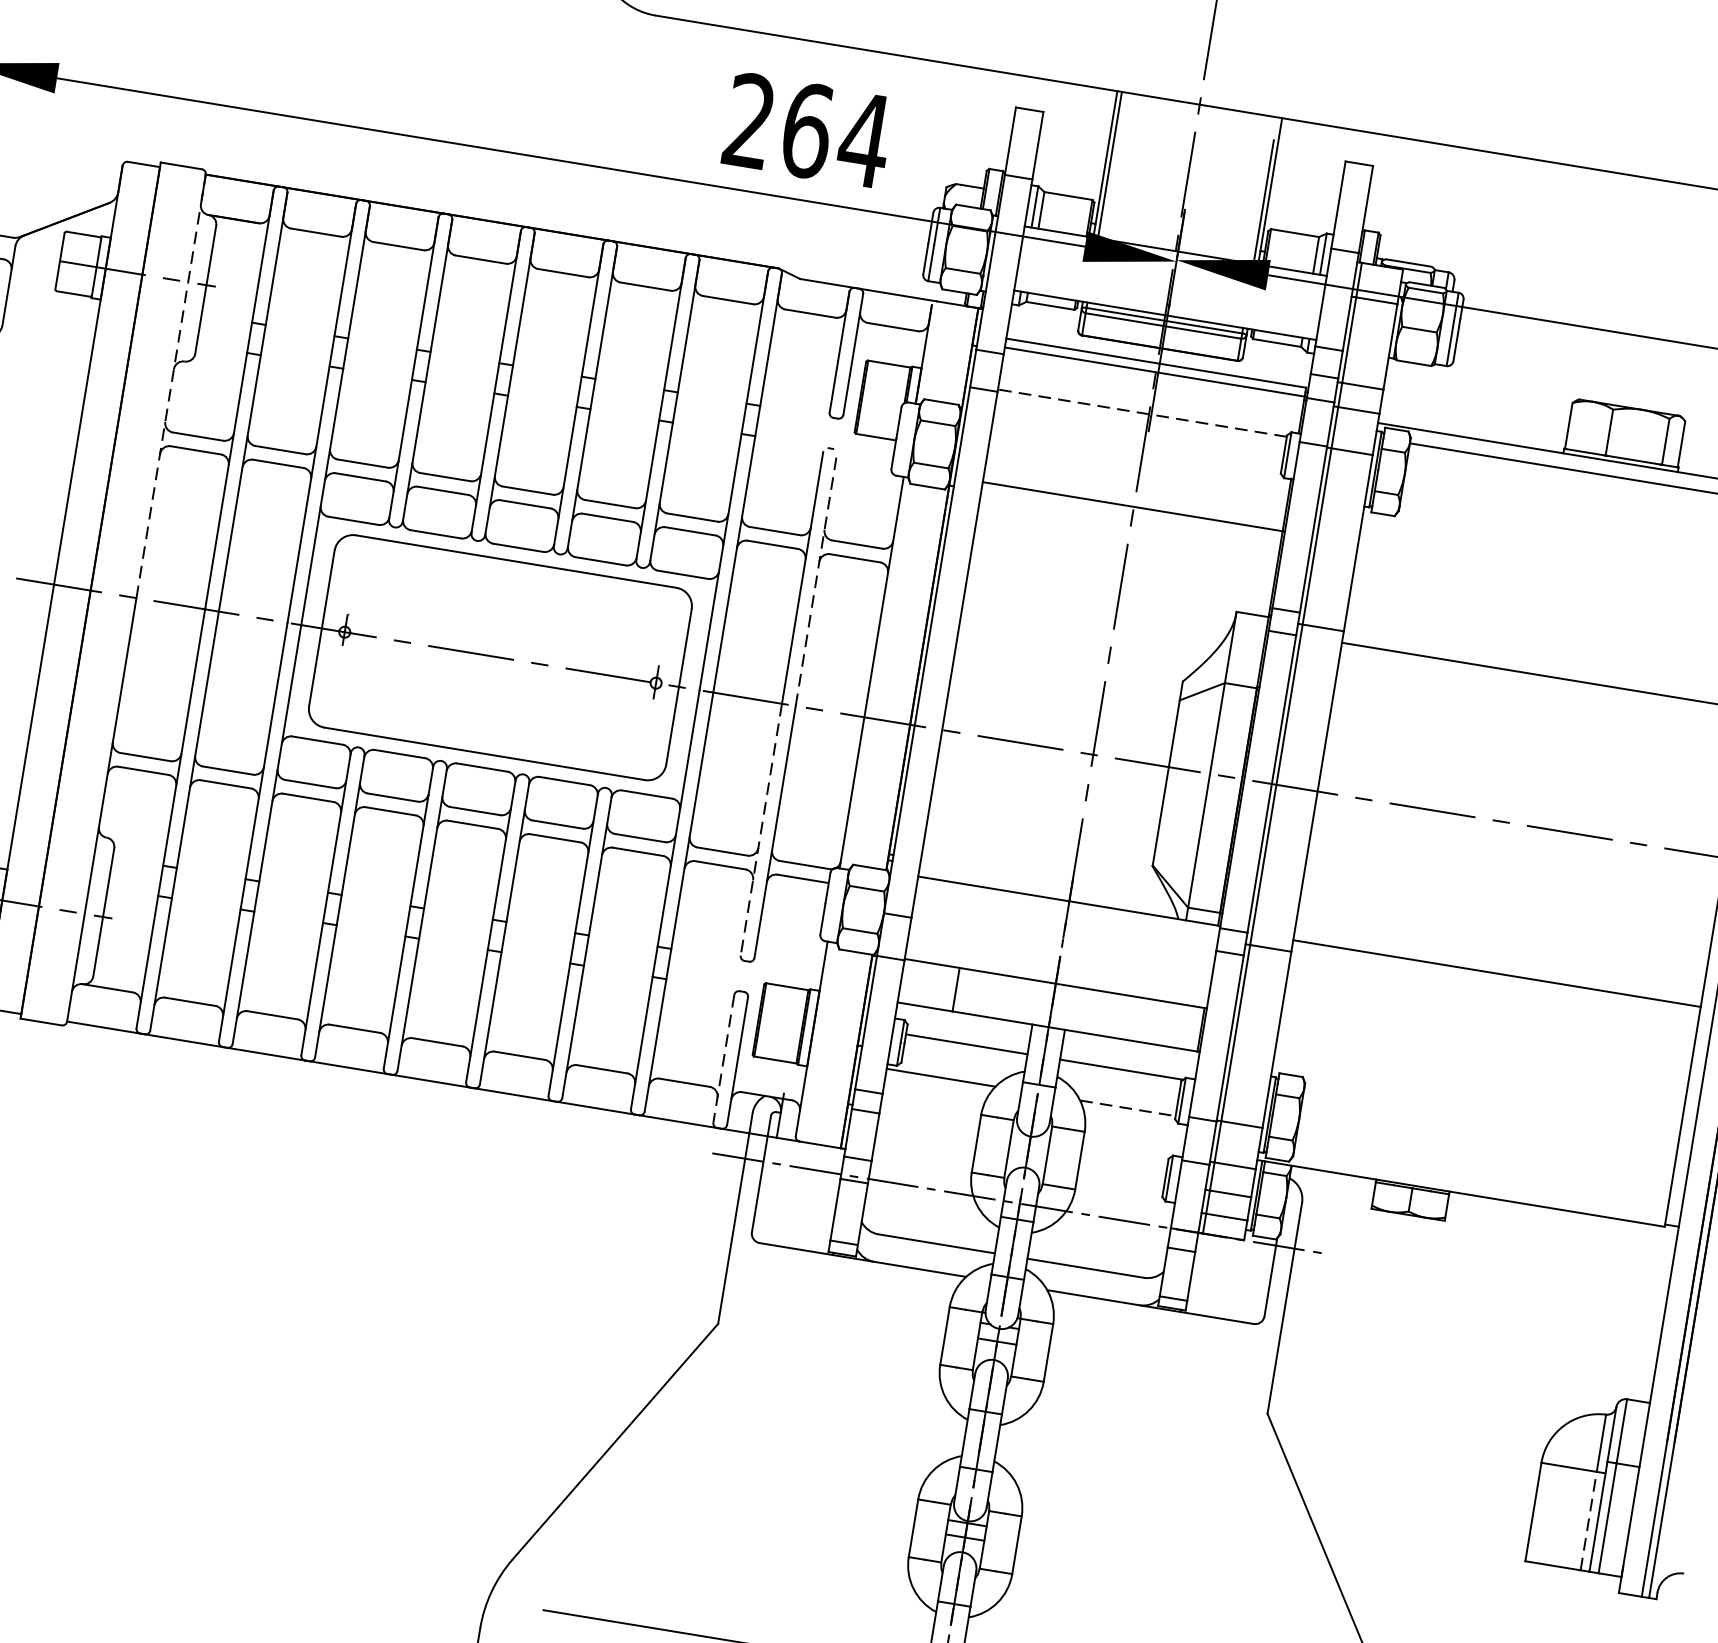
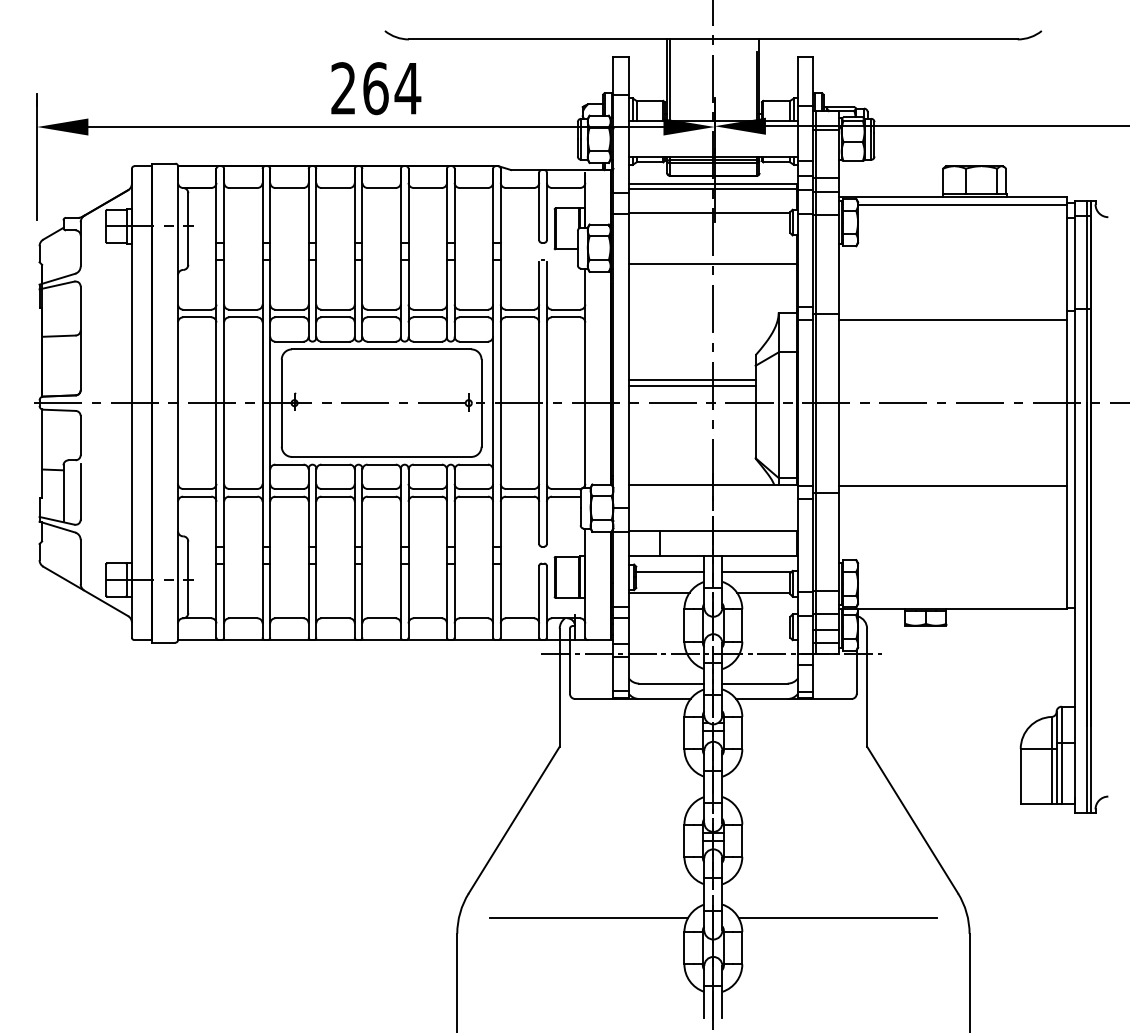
text: (808, 130) -> (376, 88), moved
line: (172, 386) -> (178, 284), dashed -> solid
line: (1142, 412) -> (709, 212), dashed -> solid
line: (815, 579) -> (546, 332), dashed -> solid
line: (1061, 706) -> (691, 379), added
line: (1059, 716) -> (691, 385), added
line: (761, 831) -> (539, 474), dashed -> solid
line: (724, 1058) -> (539, 601), dashed -> solid
line: (1127, 1107) -> (763, 592), dashed -> solid
line: (1588, 1521) -> (1051, 776), dashed -> solid

